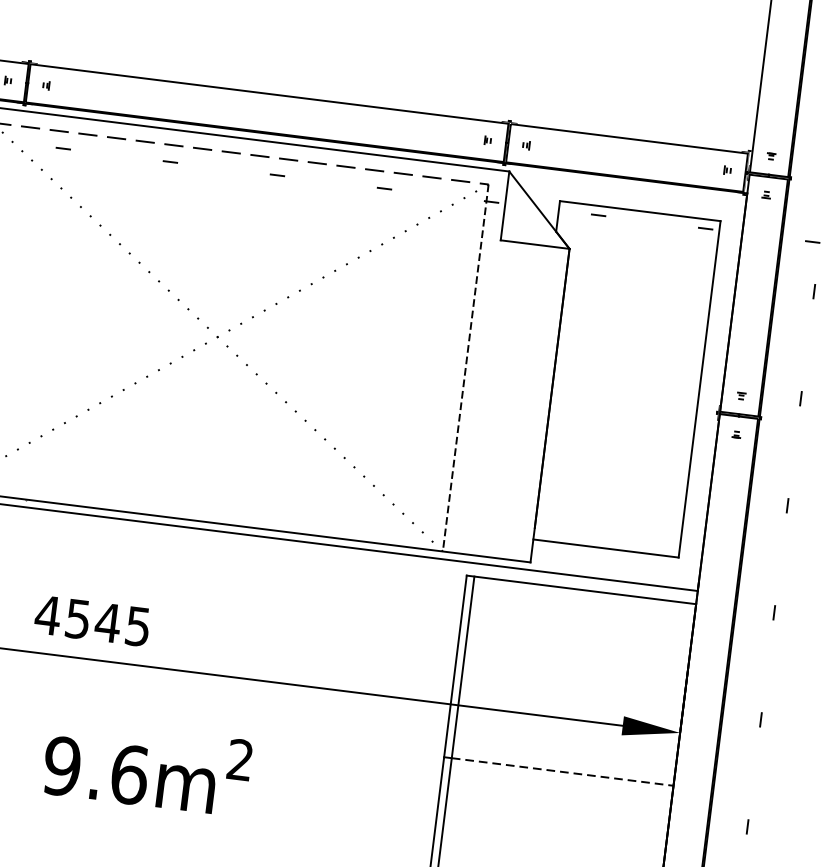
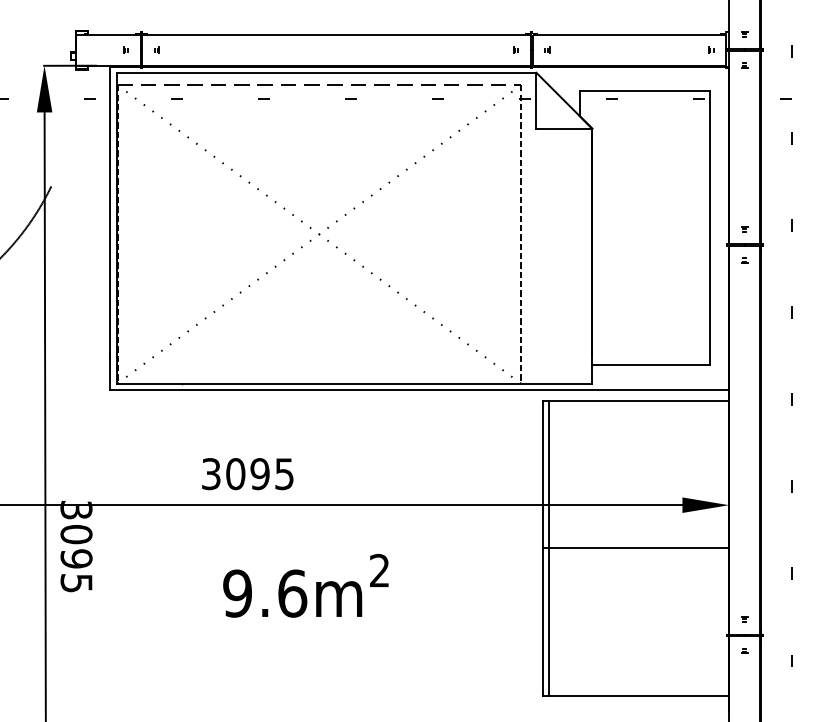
text: (77, 619) -> (235, 474), 4545 -> 3095
line: (563, 772) -> (639, 548), dashed -> solid

